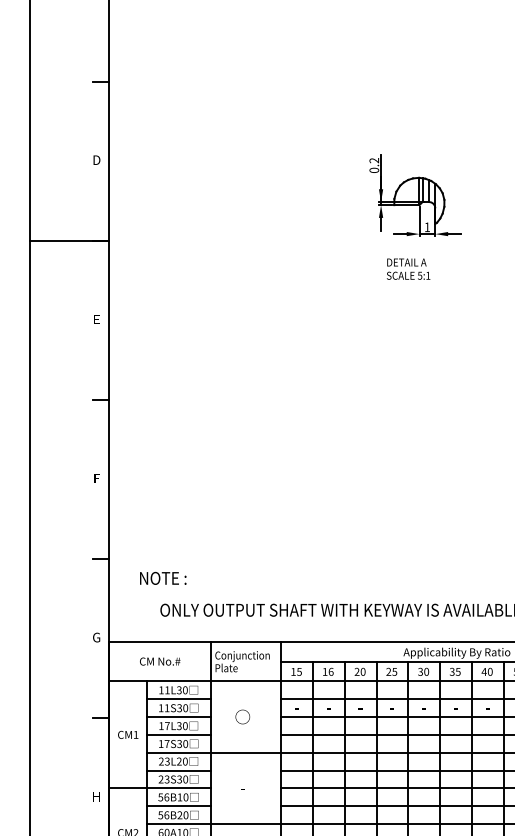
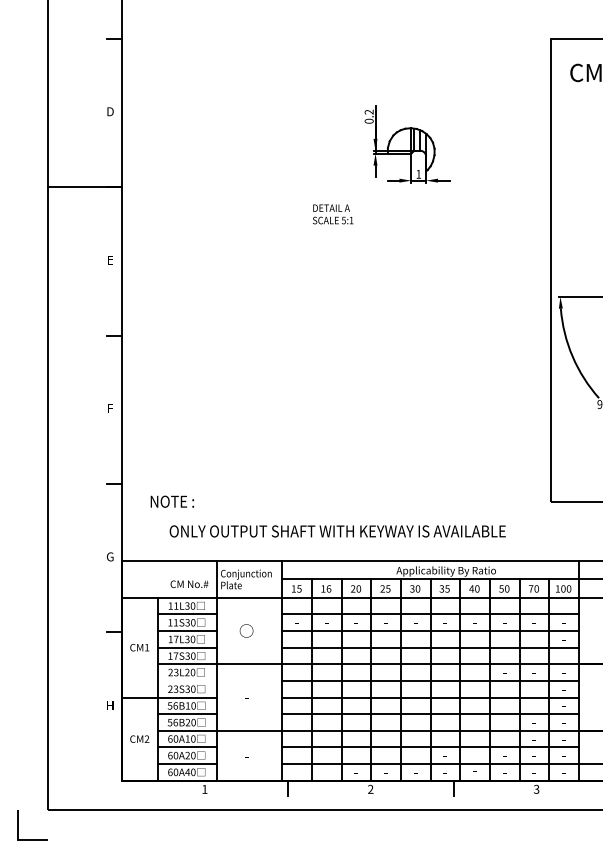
text: (408, 269) -> (333, 214), moved
text: (160, 661) -> (189, 584), moved
line: (178, 770) -> (186, 680), removed

